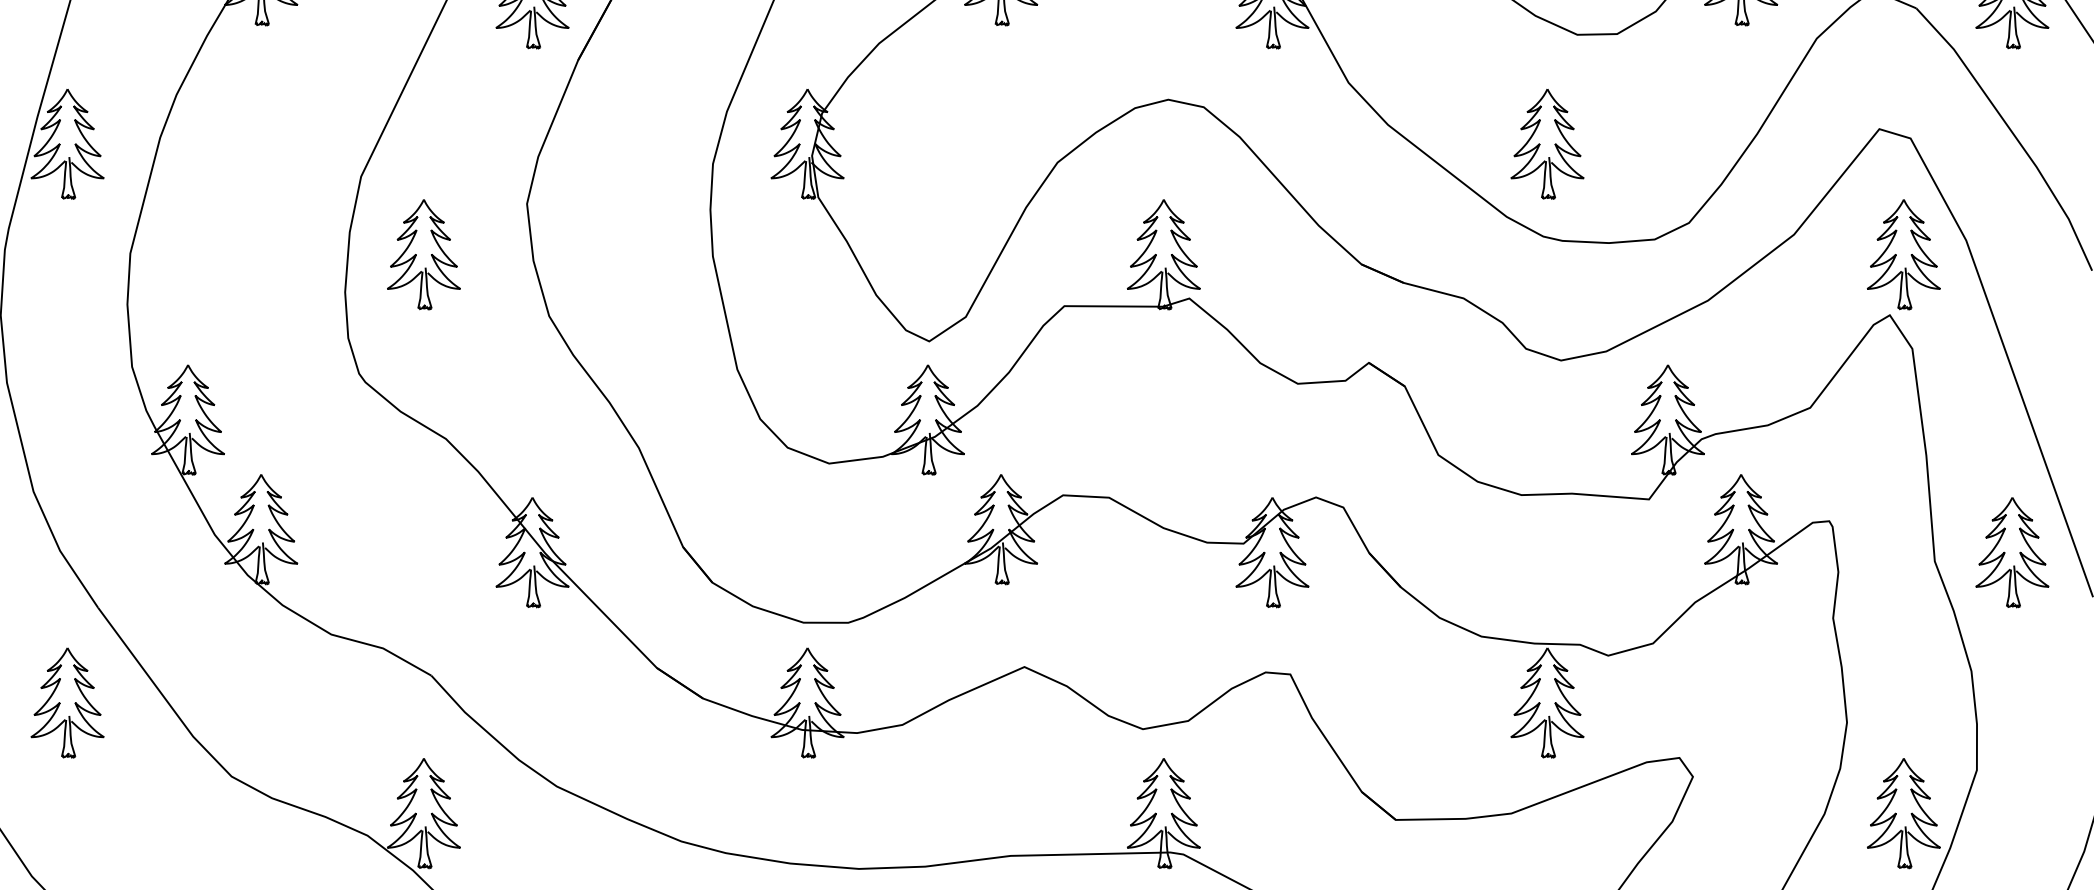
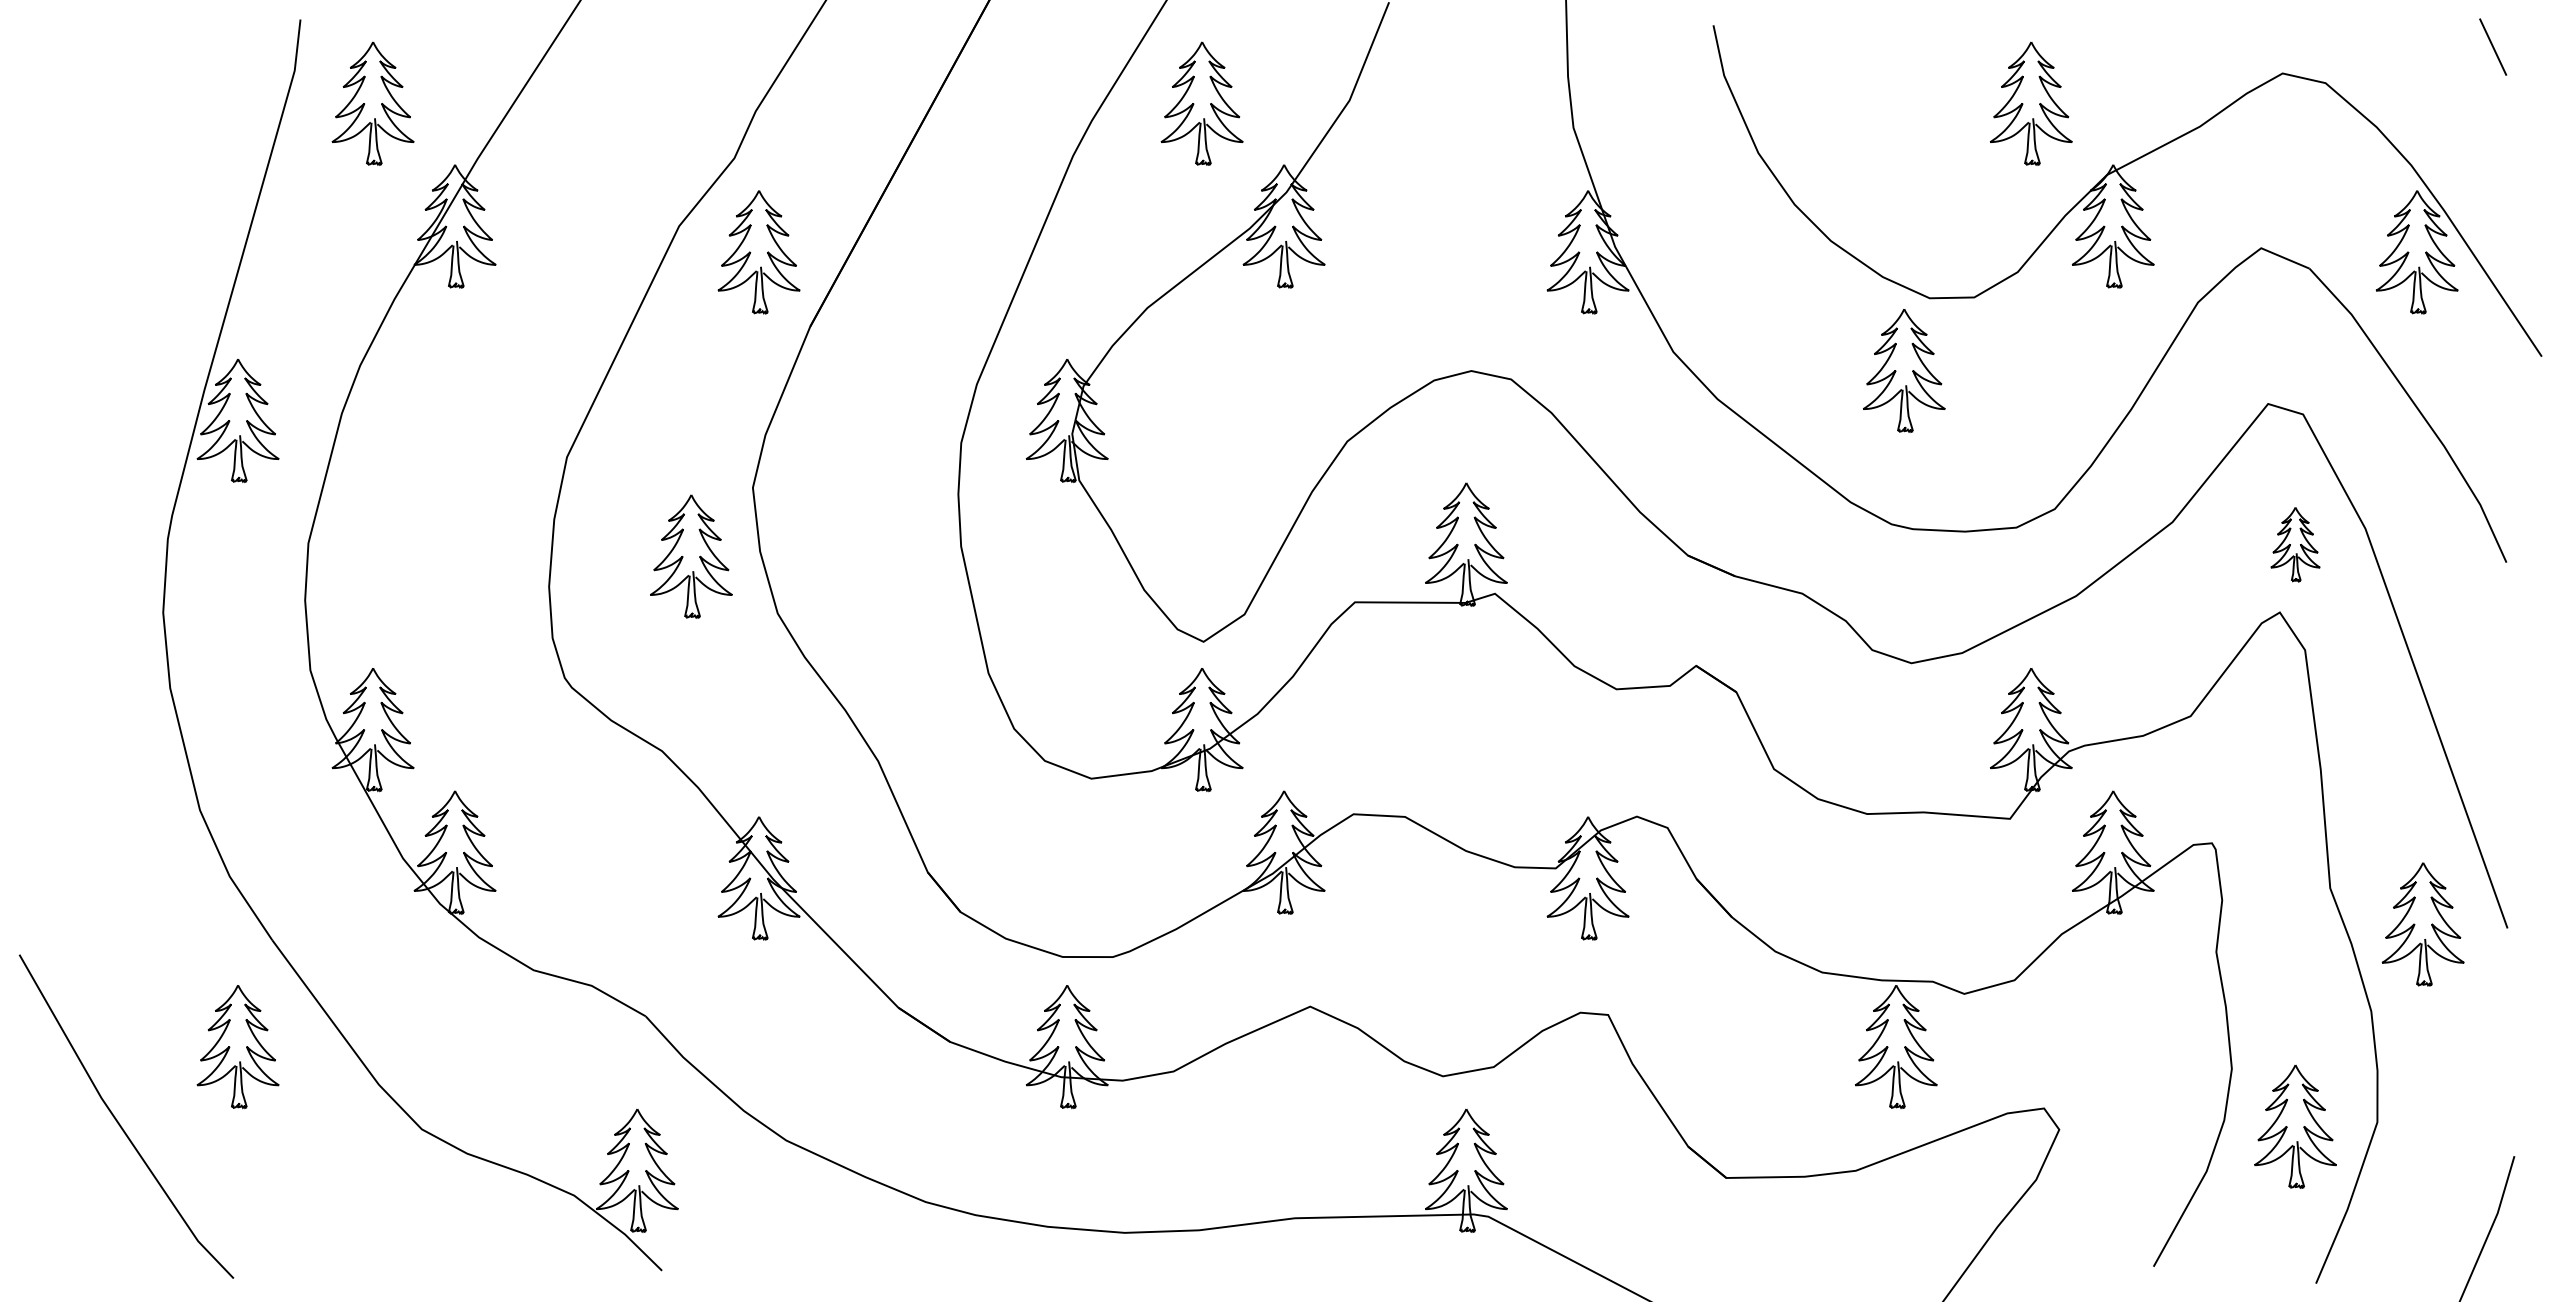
part: (1547, 143) -> (1904, 370), moved
part: (424, 254) -> (691, 556), moved
part: (1903, 254) -> (2295, 544), size x0.6
part: (2011, 552) -> (2422, 924), moved
part: (1903, 813) -> (2295, 1126), moved

